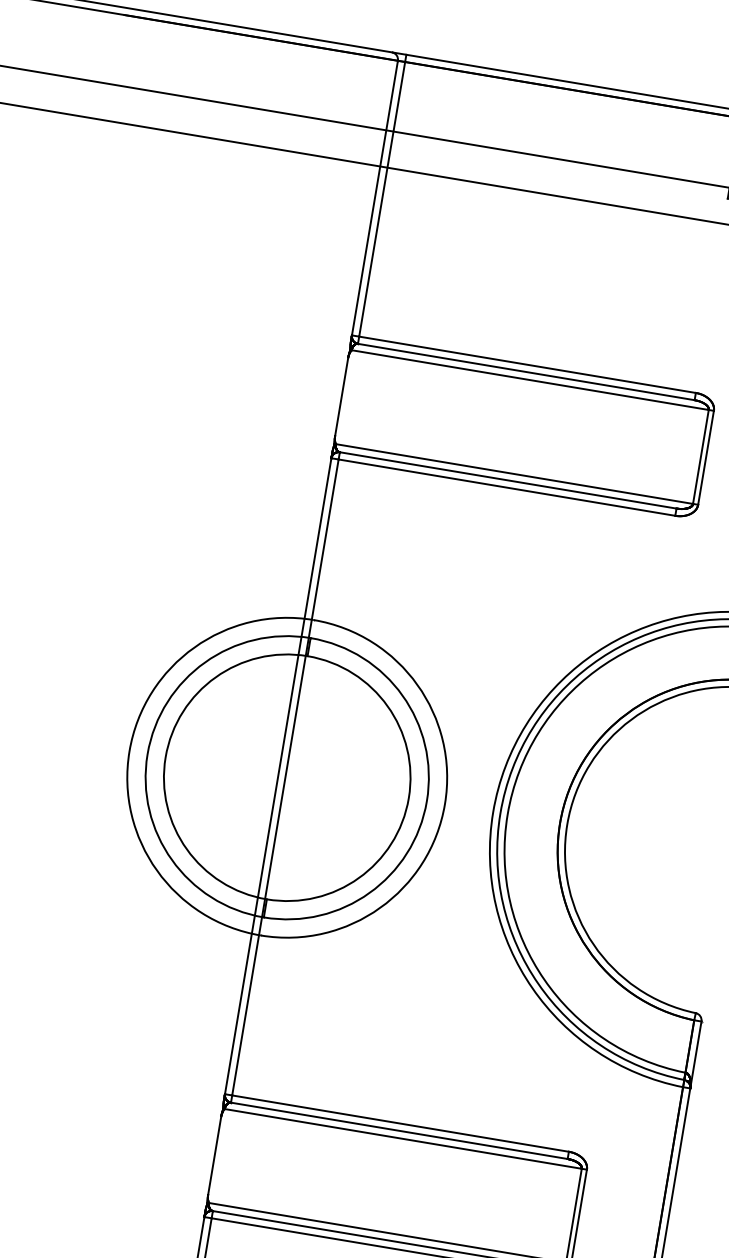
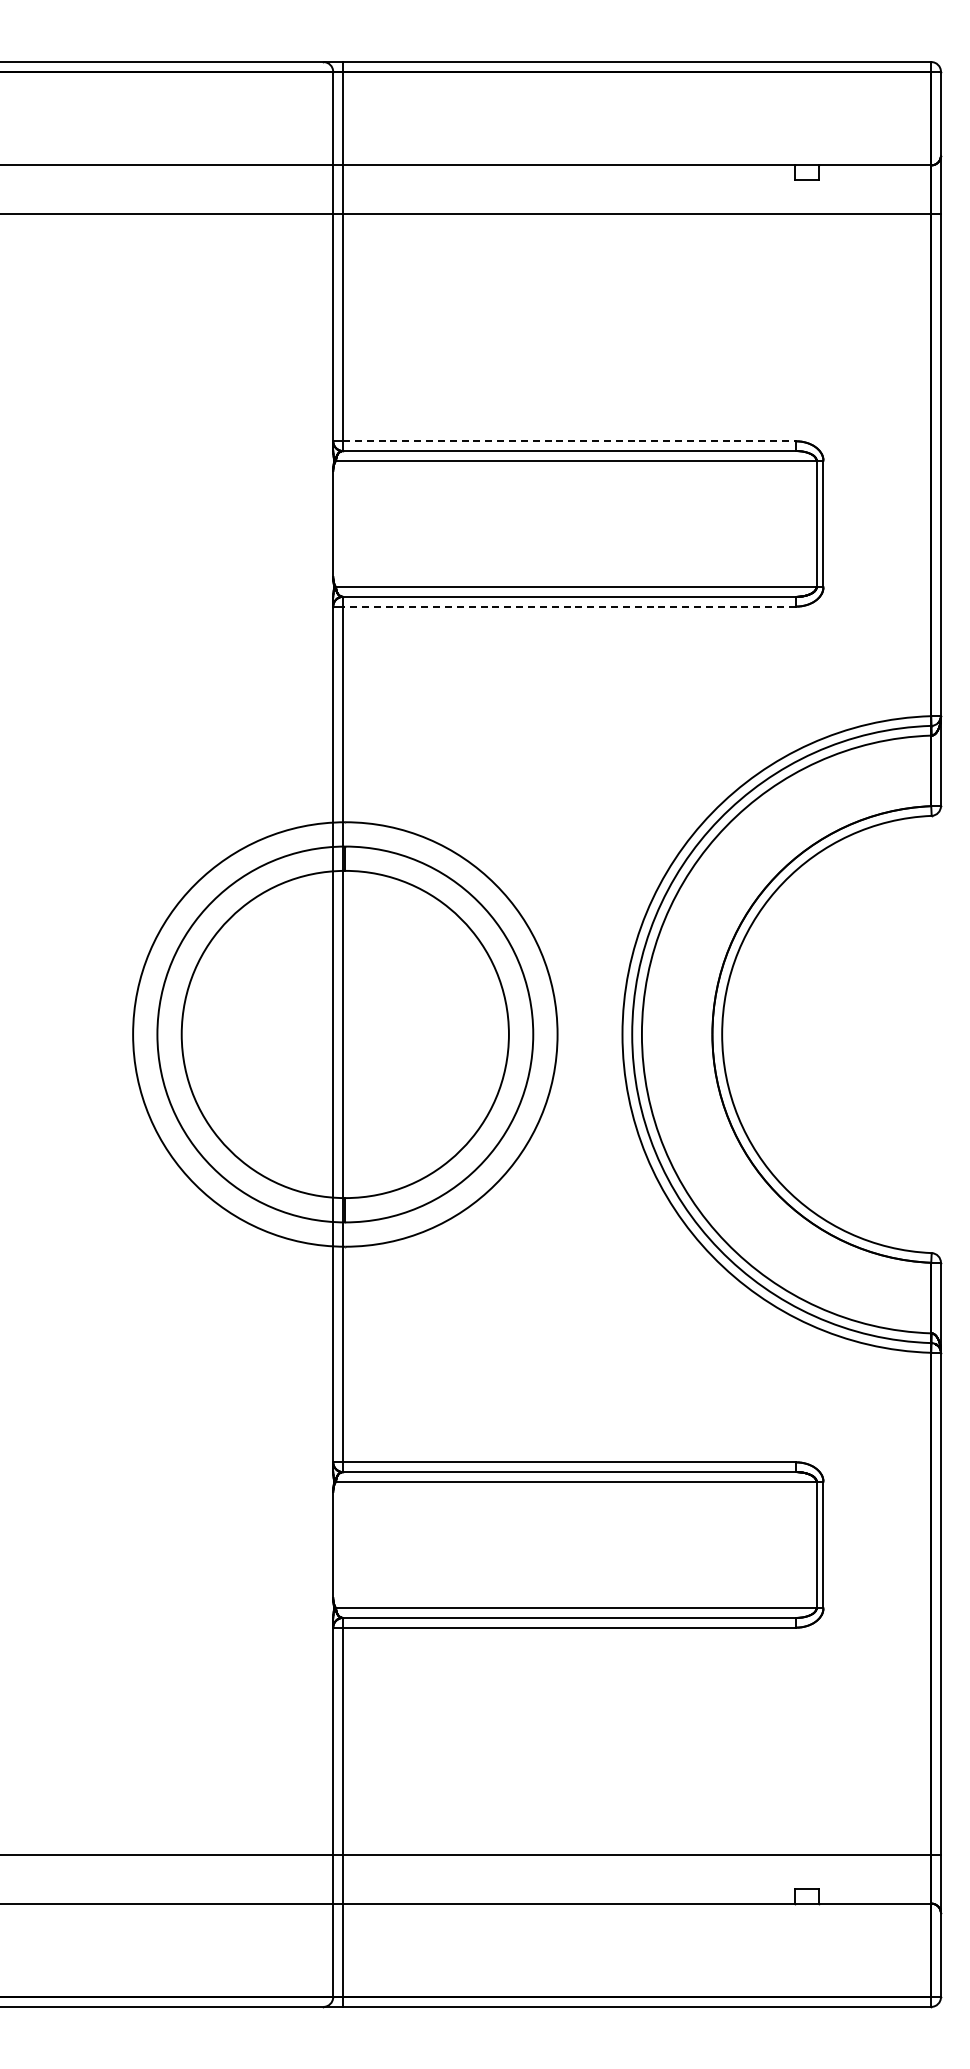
line: (527, 364) -> (569, 441), solid -> dashed
line: (507, 487) -> (569, 606), solid -> dashed

